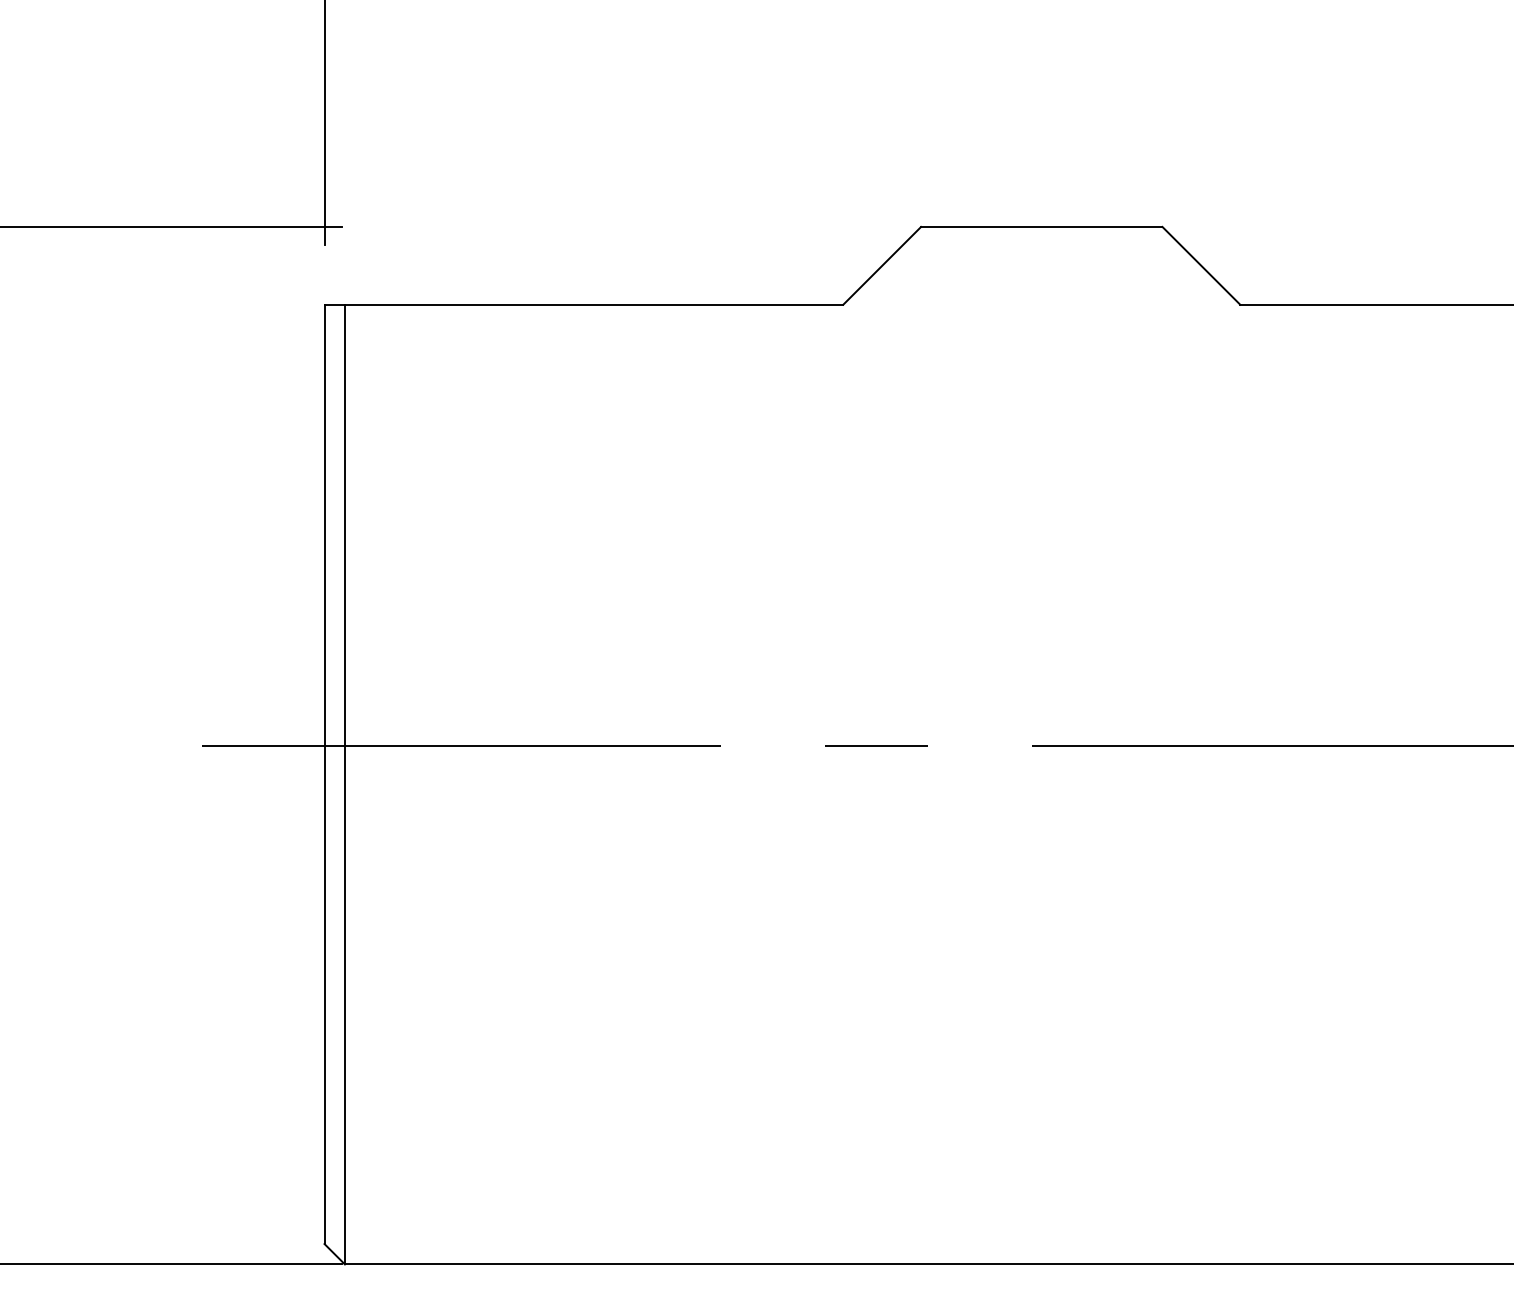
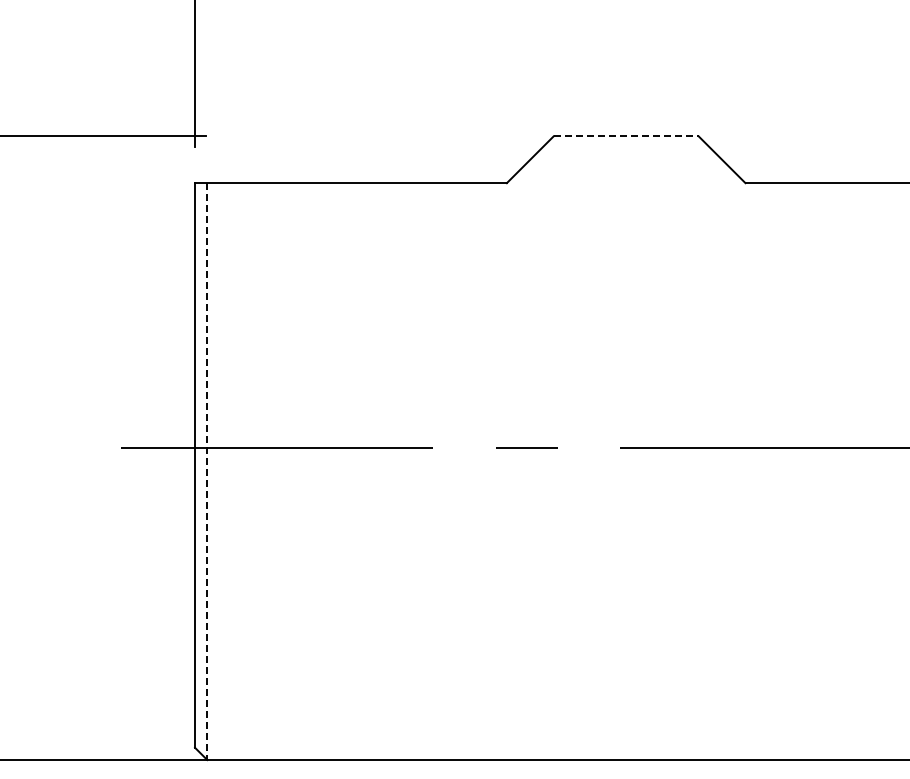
line: (1042, 227) -> (626, 136), solid -> dashed
line: (345, 786) -> (207, 472), solid -> dashed

